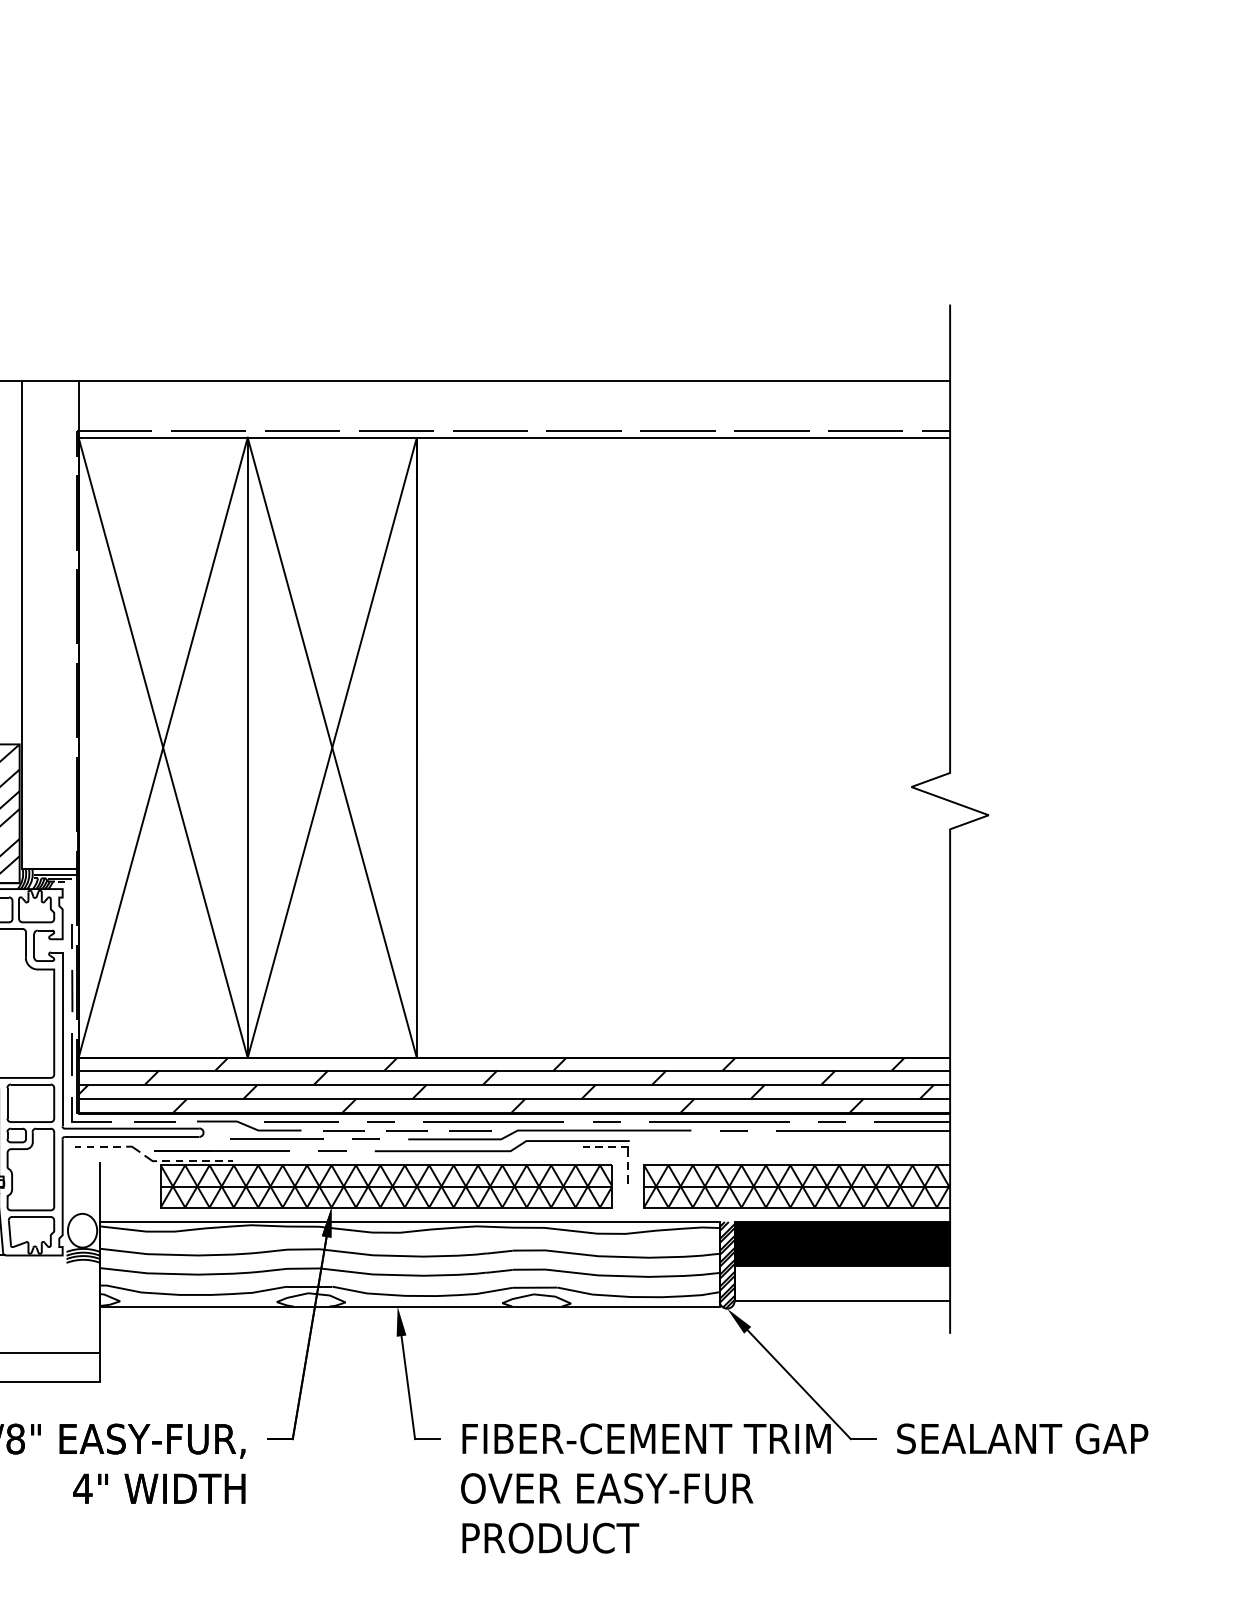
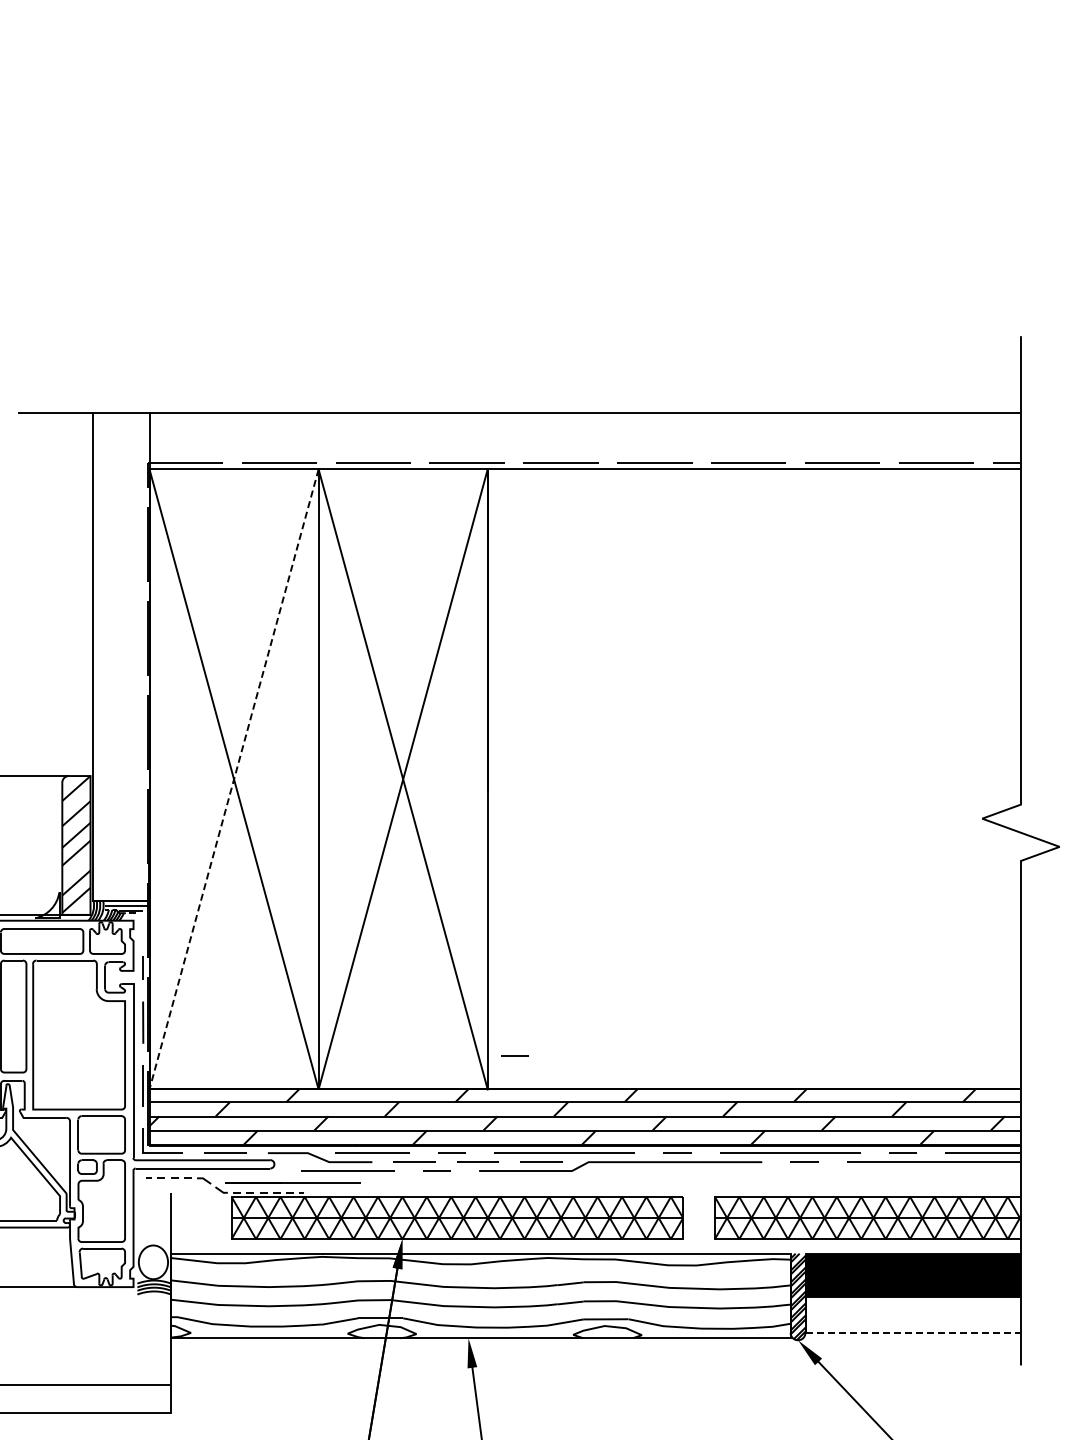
line: (163, 748) -> (234, 780), solid -> dashed
line: (332, 1150) -> (515, 1055), moved
part: (501, 1152) -> (572, 1184), removed
line: (842, 1300) -> (913, 1332), solid -> dashed

